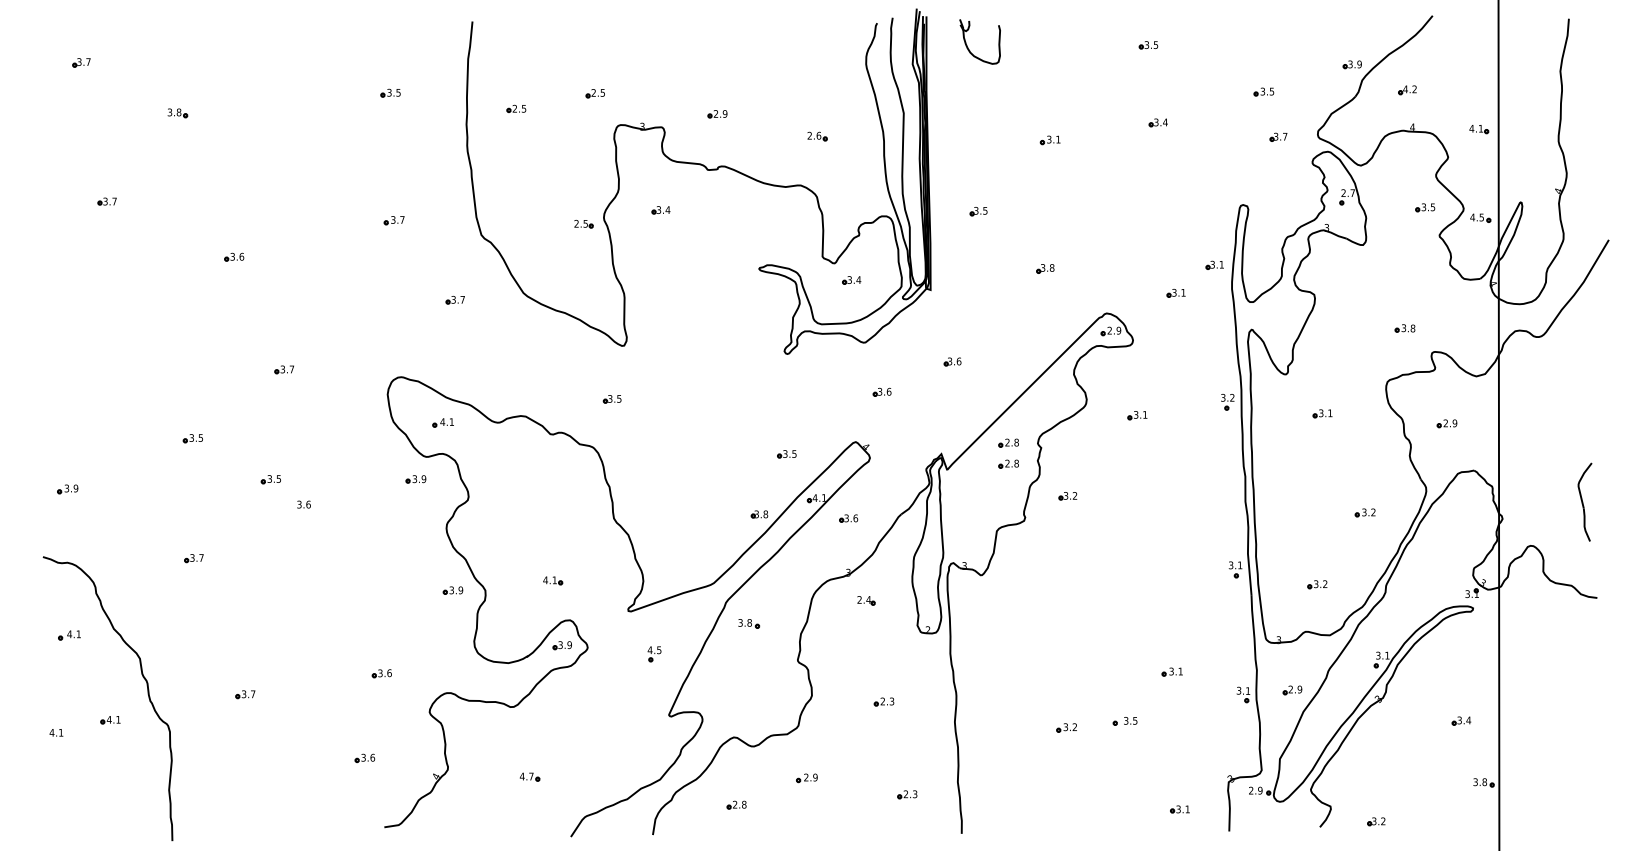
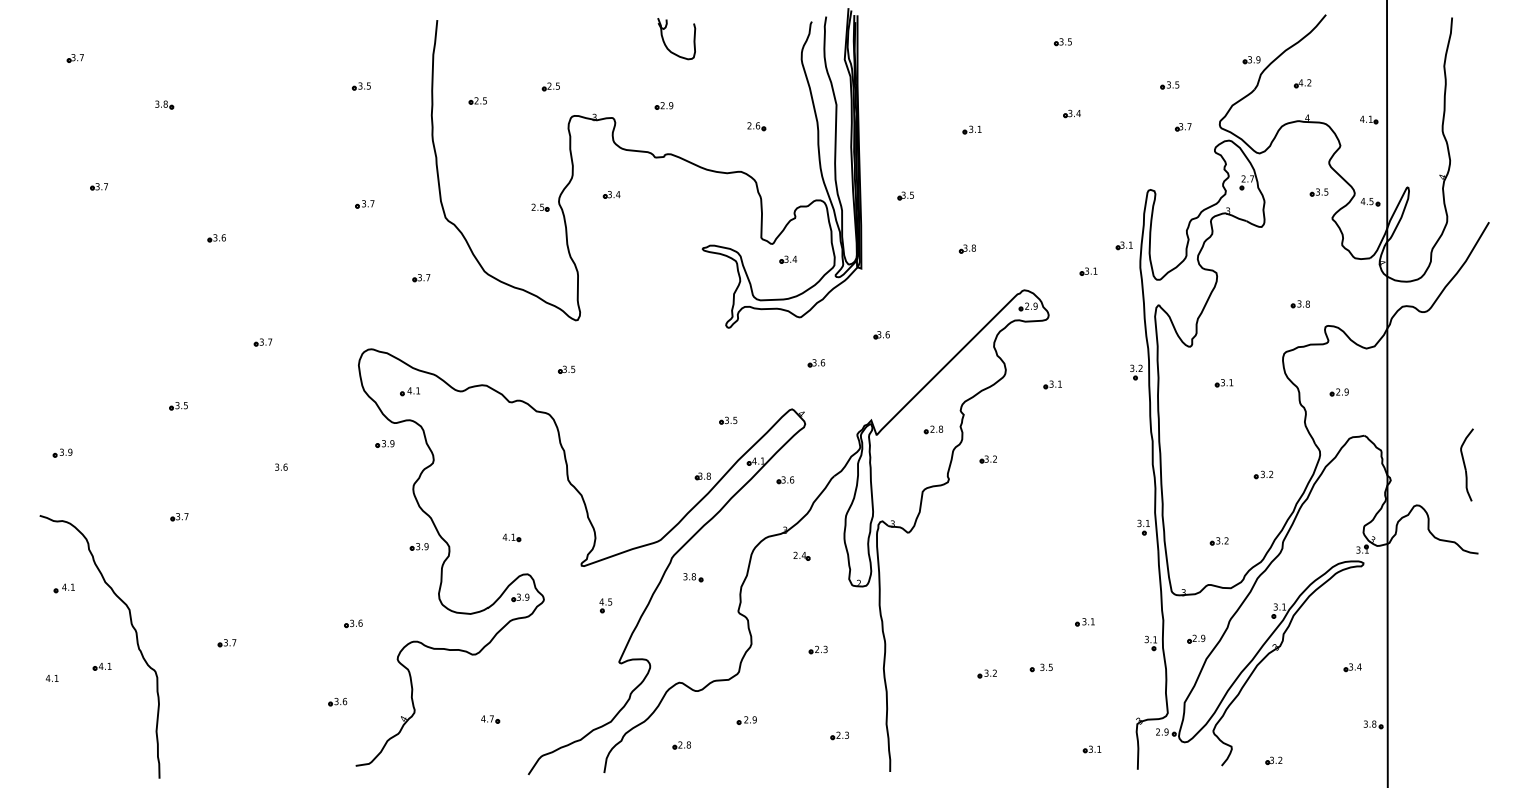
part: (968, 47) -> (665, 44), moved
part: (1008, 442) -> (933, 409), removed
part: (270, 479) -> (250, 443), removed

